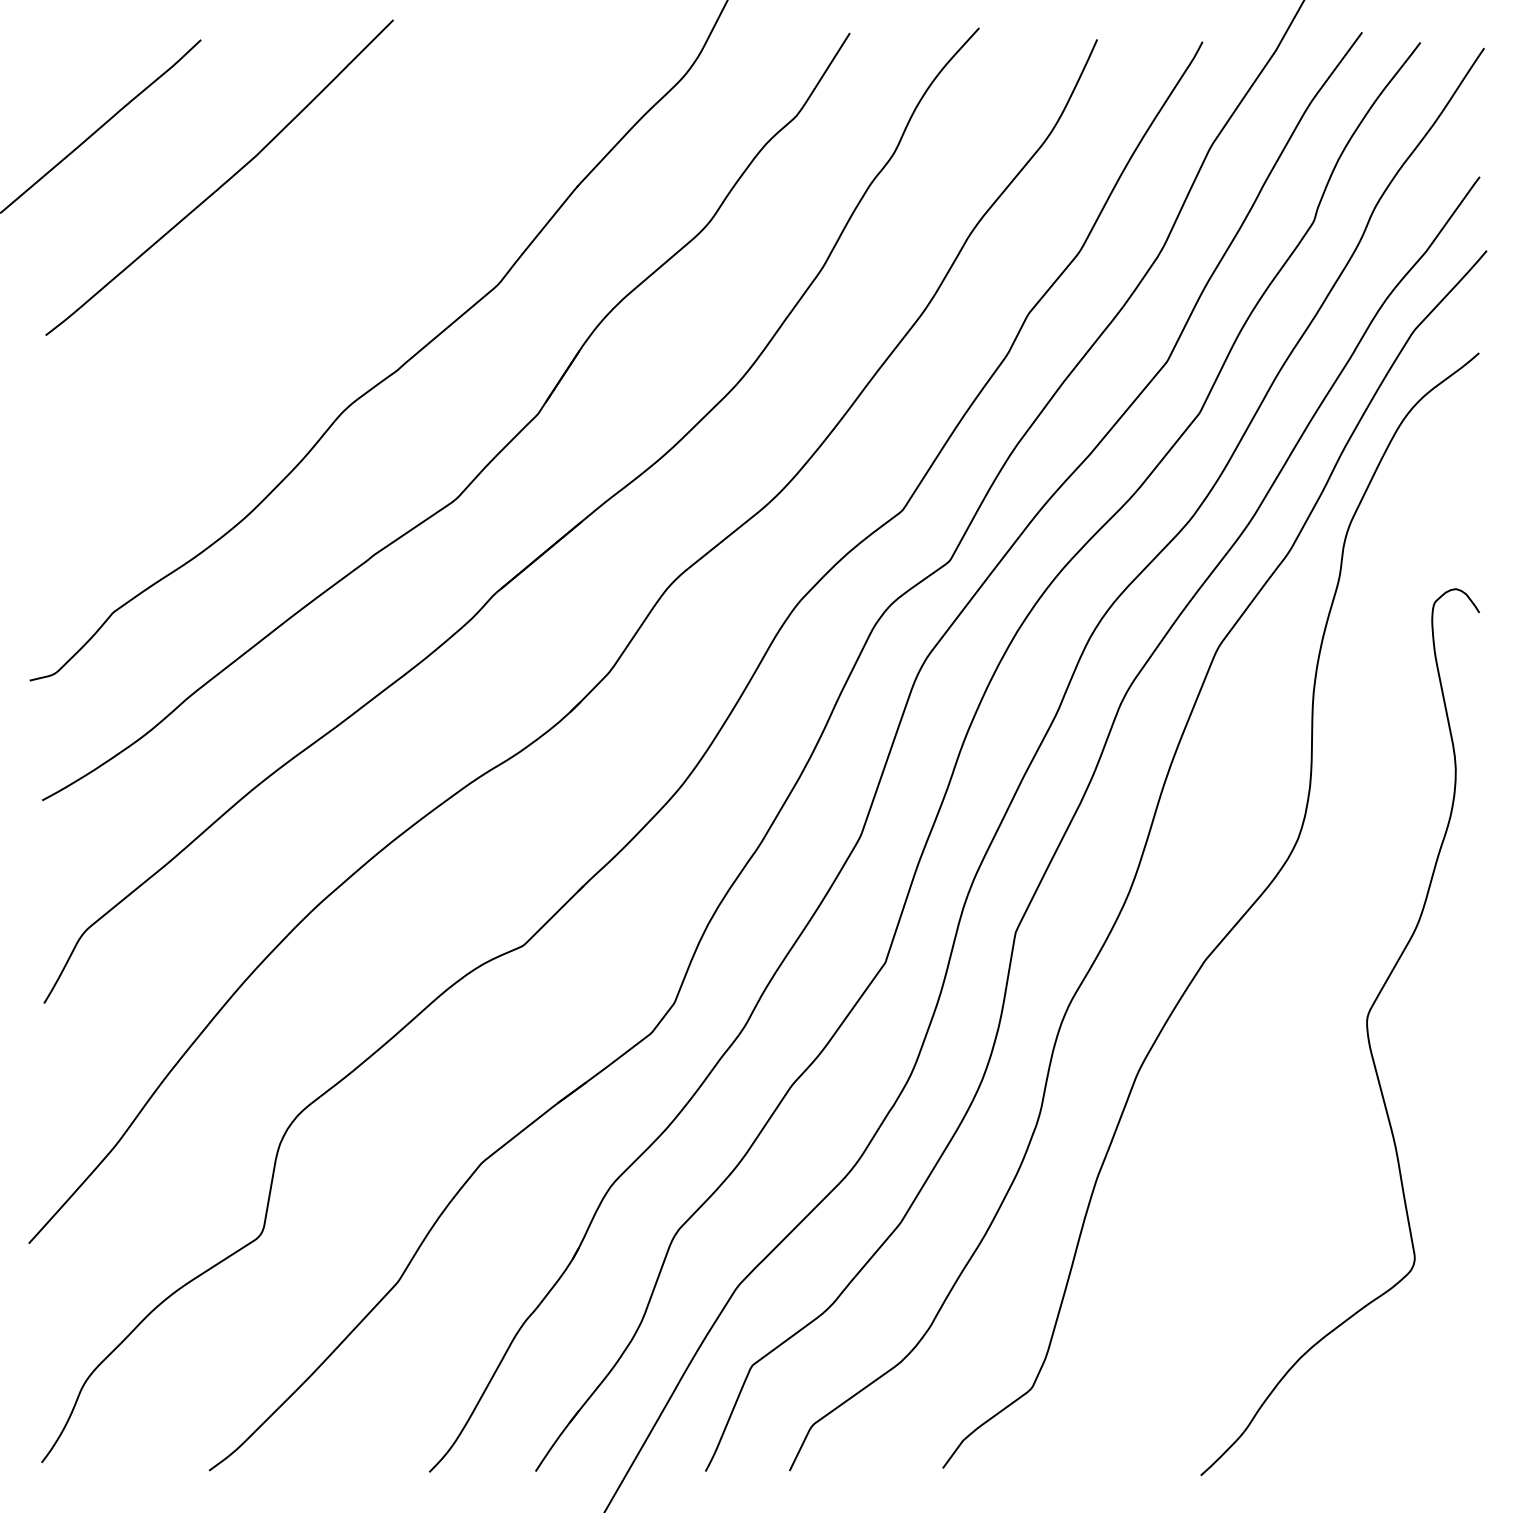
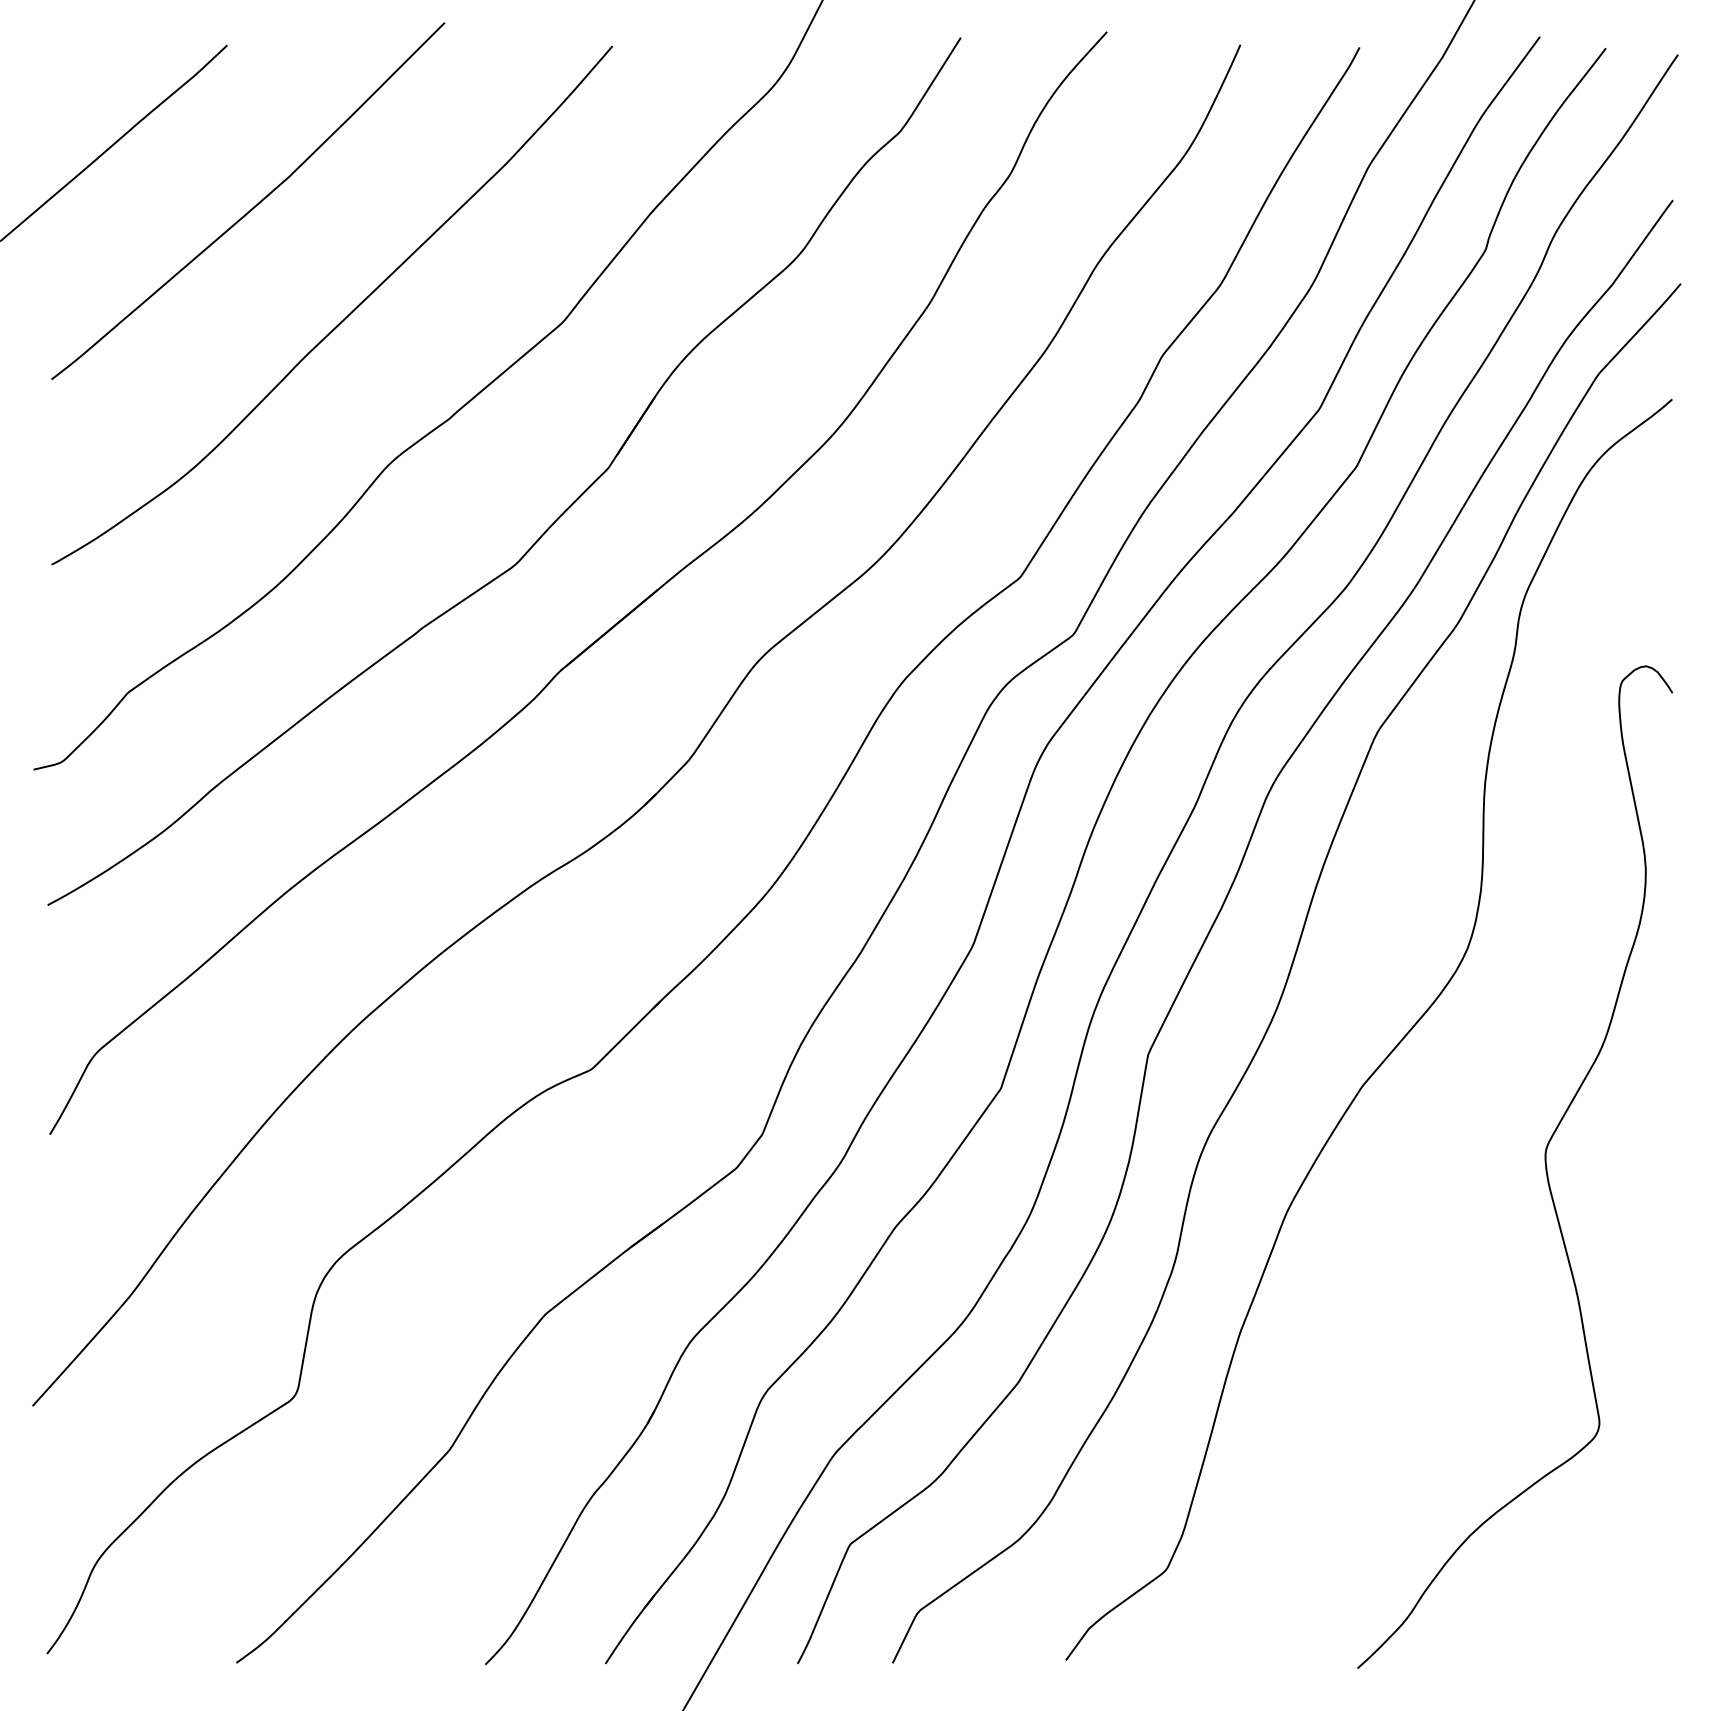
curve: (303, 282) -> (342, 319), added

